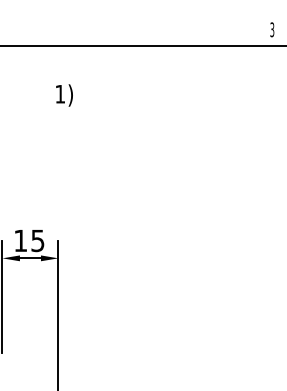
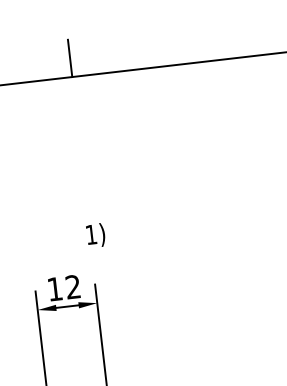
line: (59, 27) -> (69, 57), added
text: (64, 95) -> (95, 235), moved
text: (37, 240) -> (72, 286), 15 -> 12

